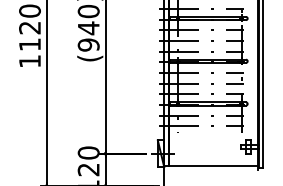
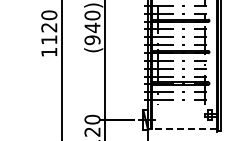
line: (209, 166) -> (181, 129), solid -> dashed

